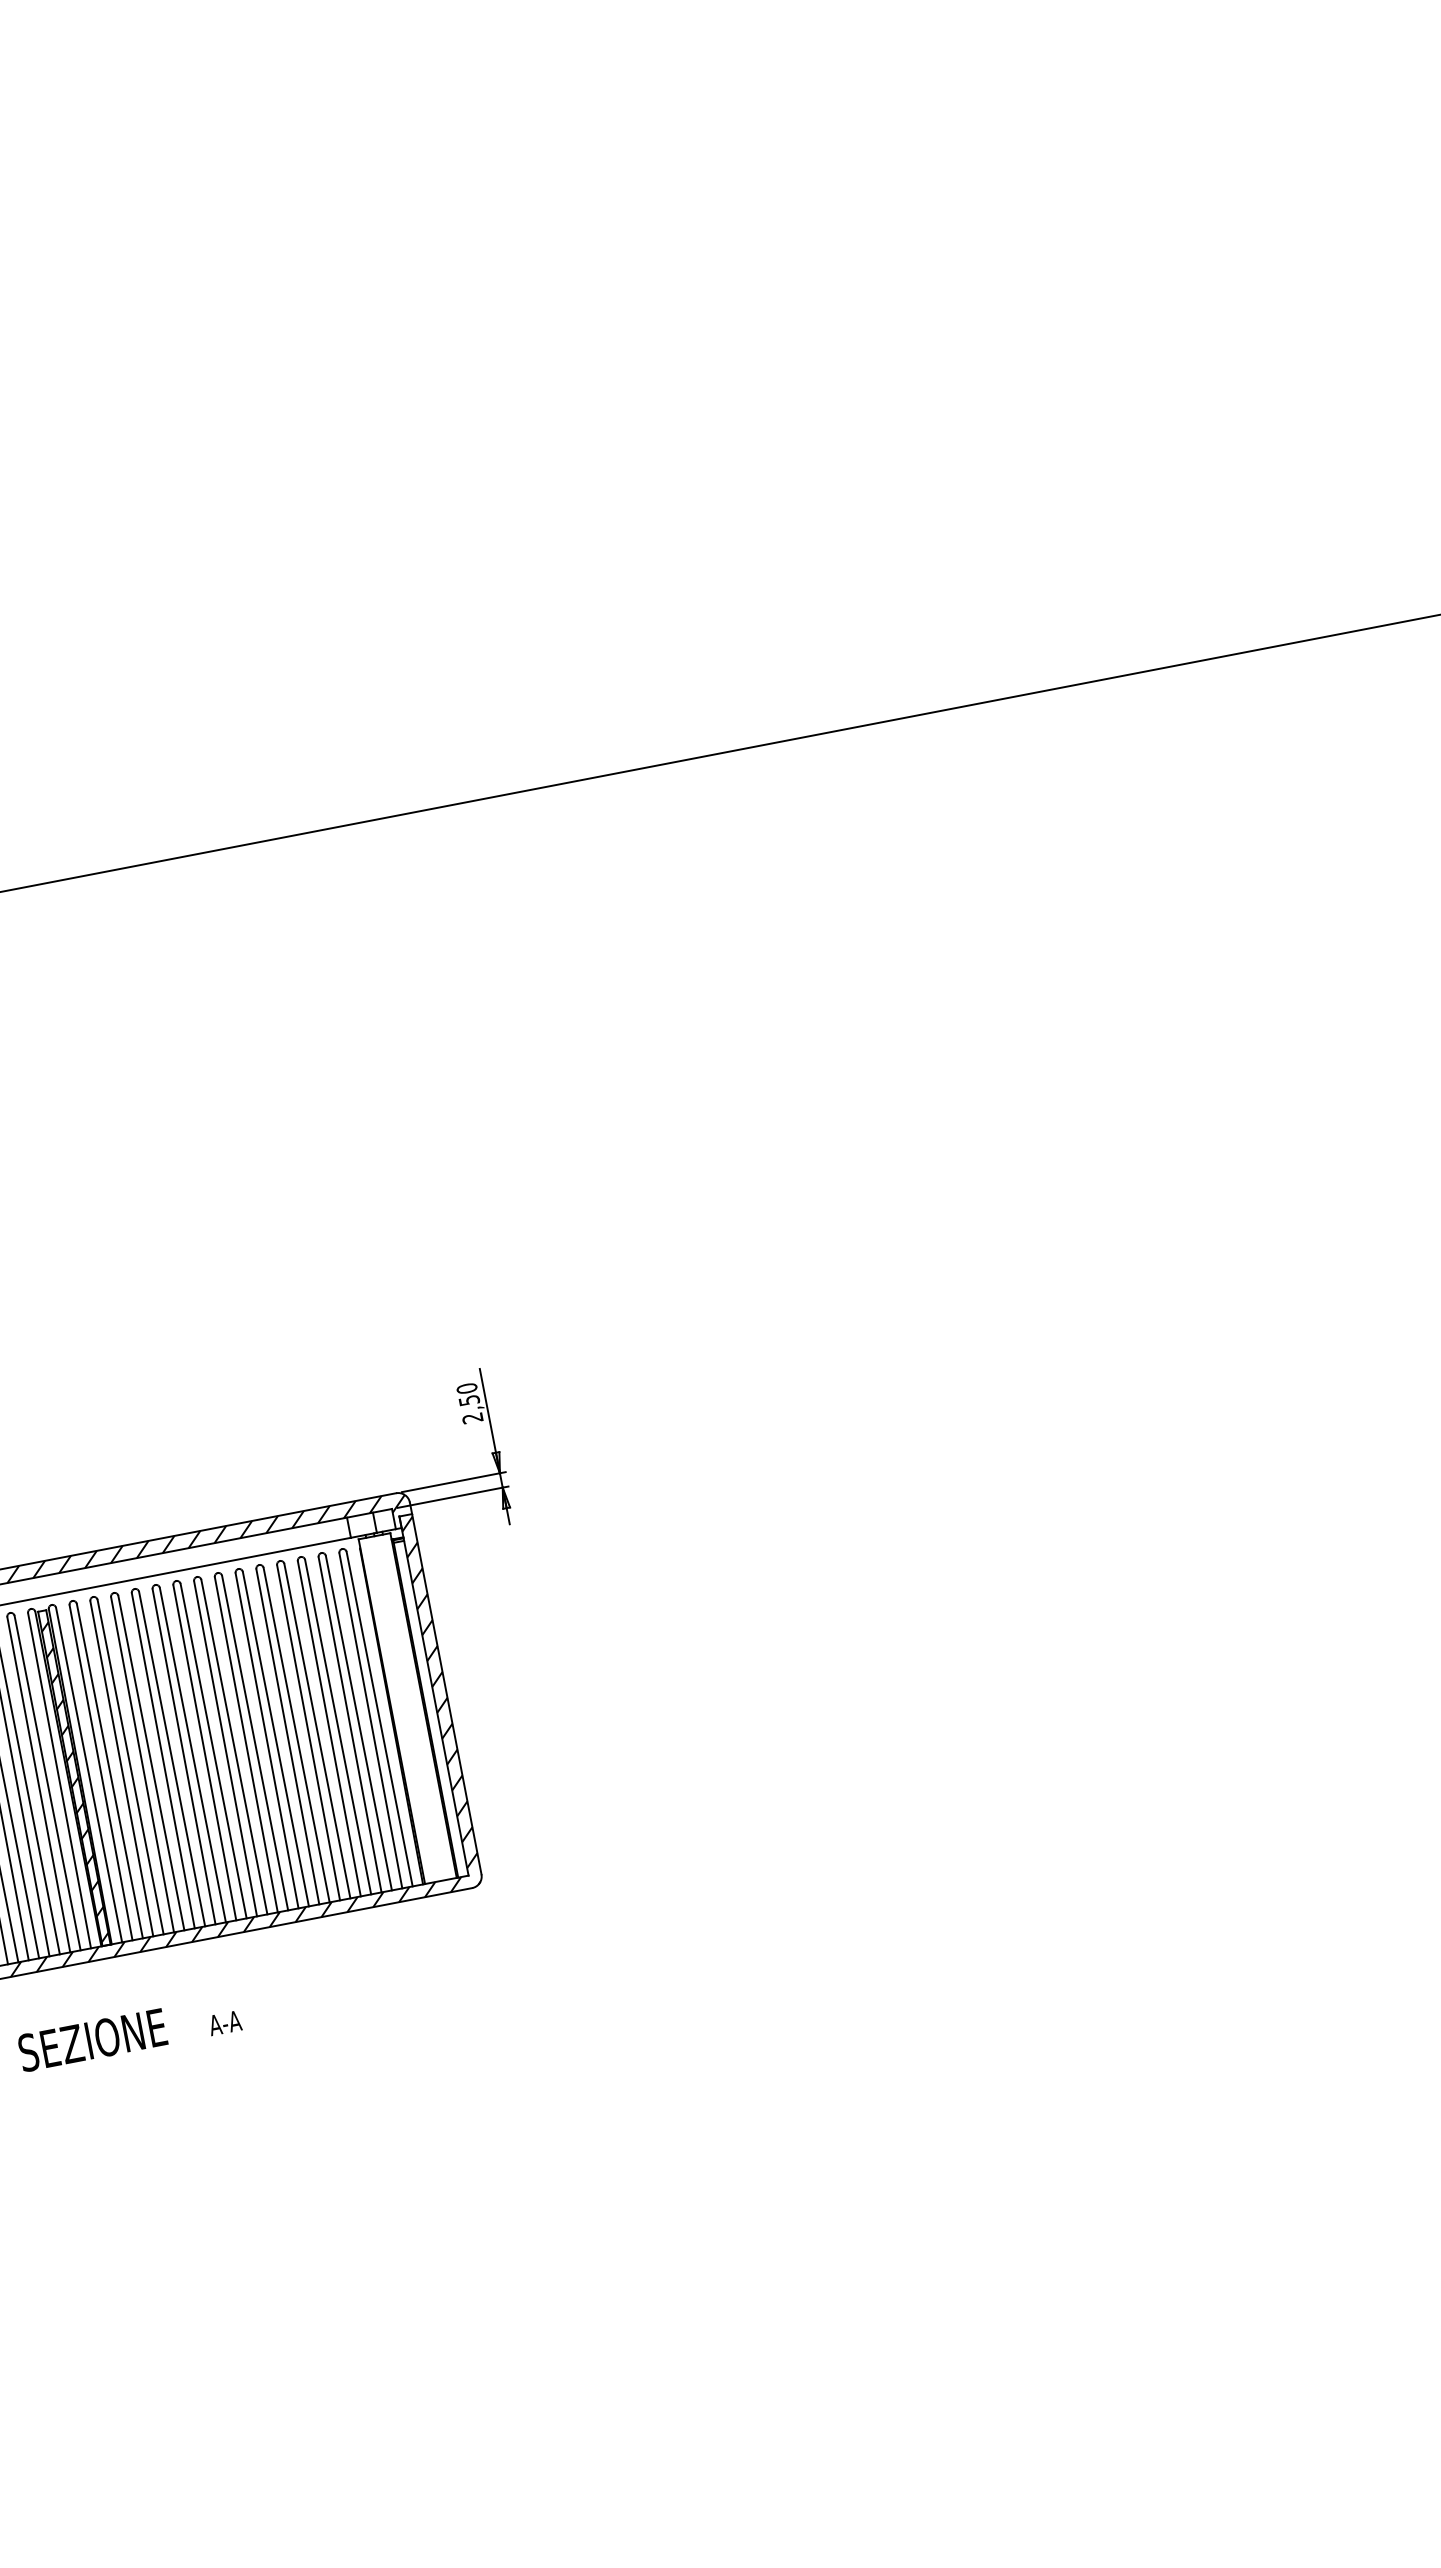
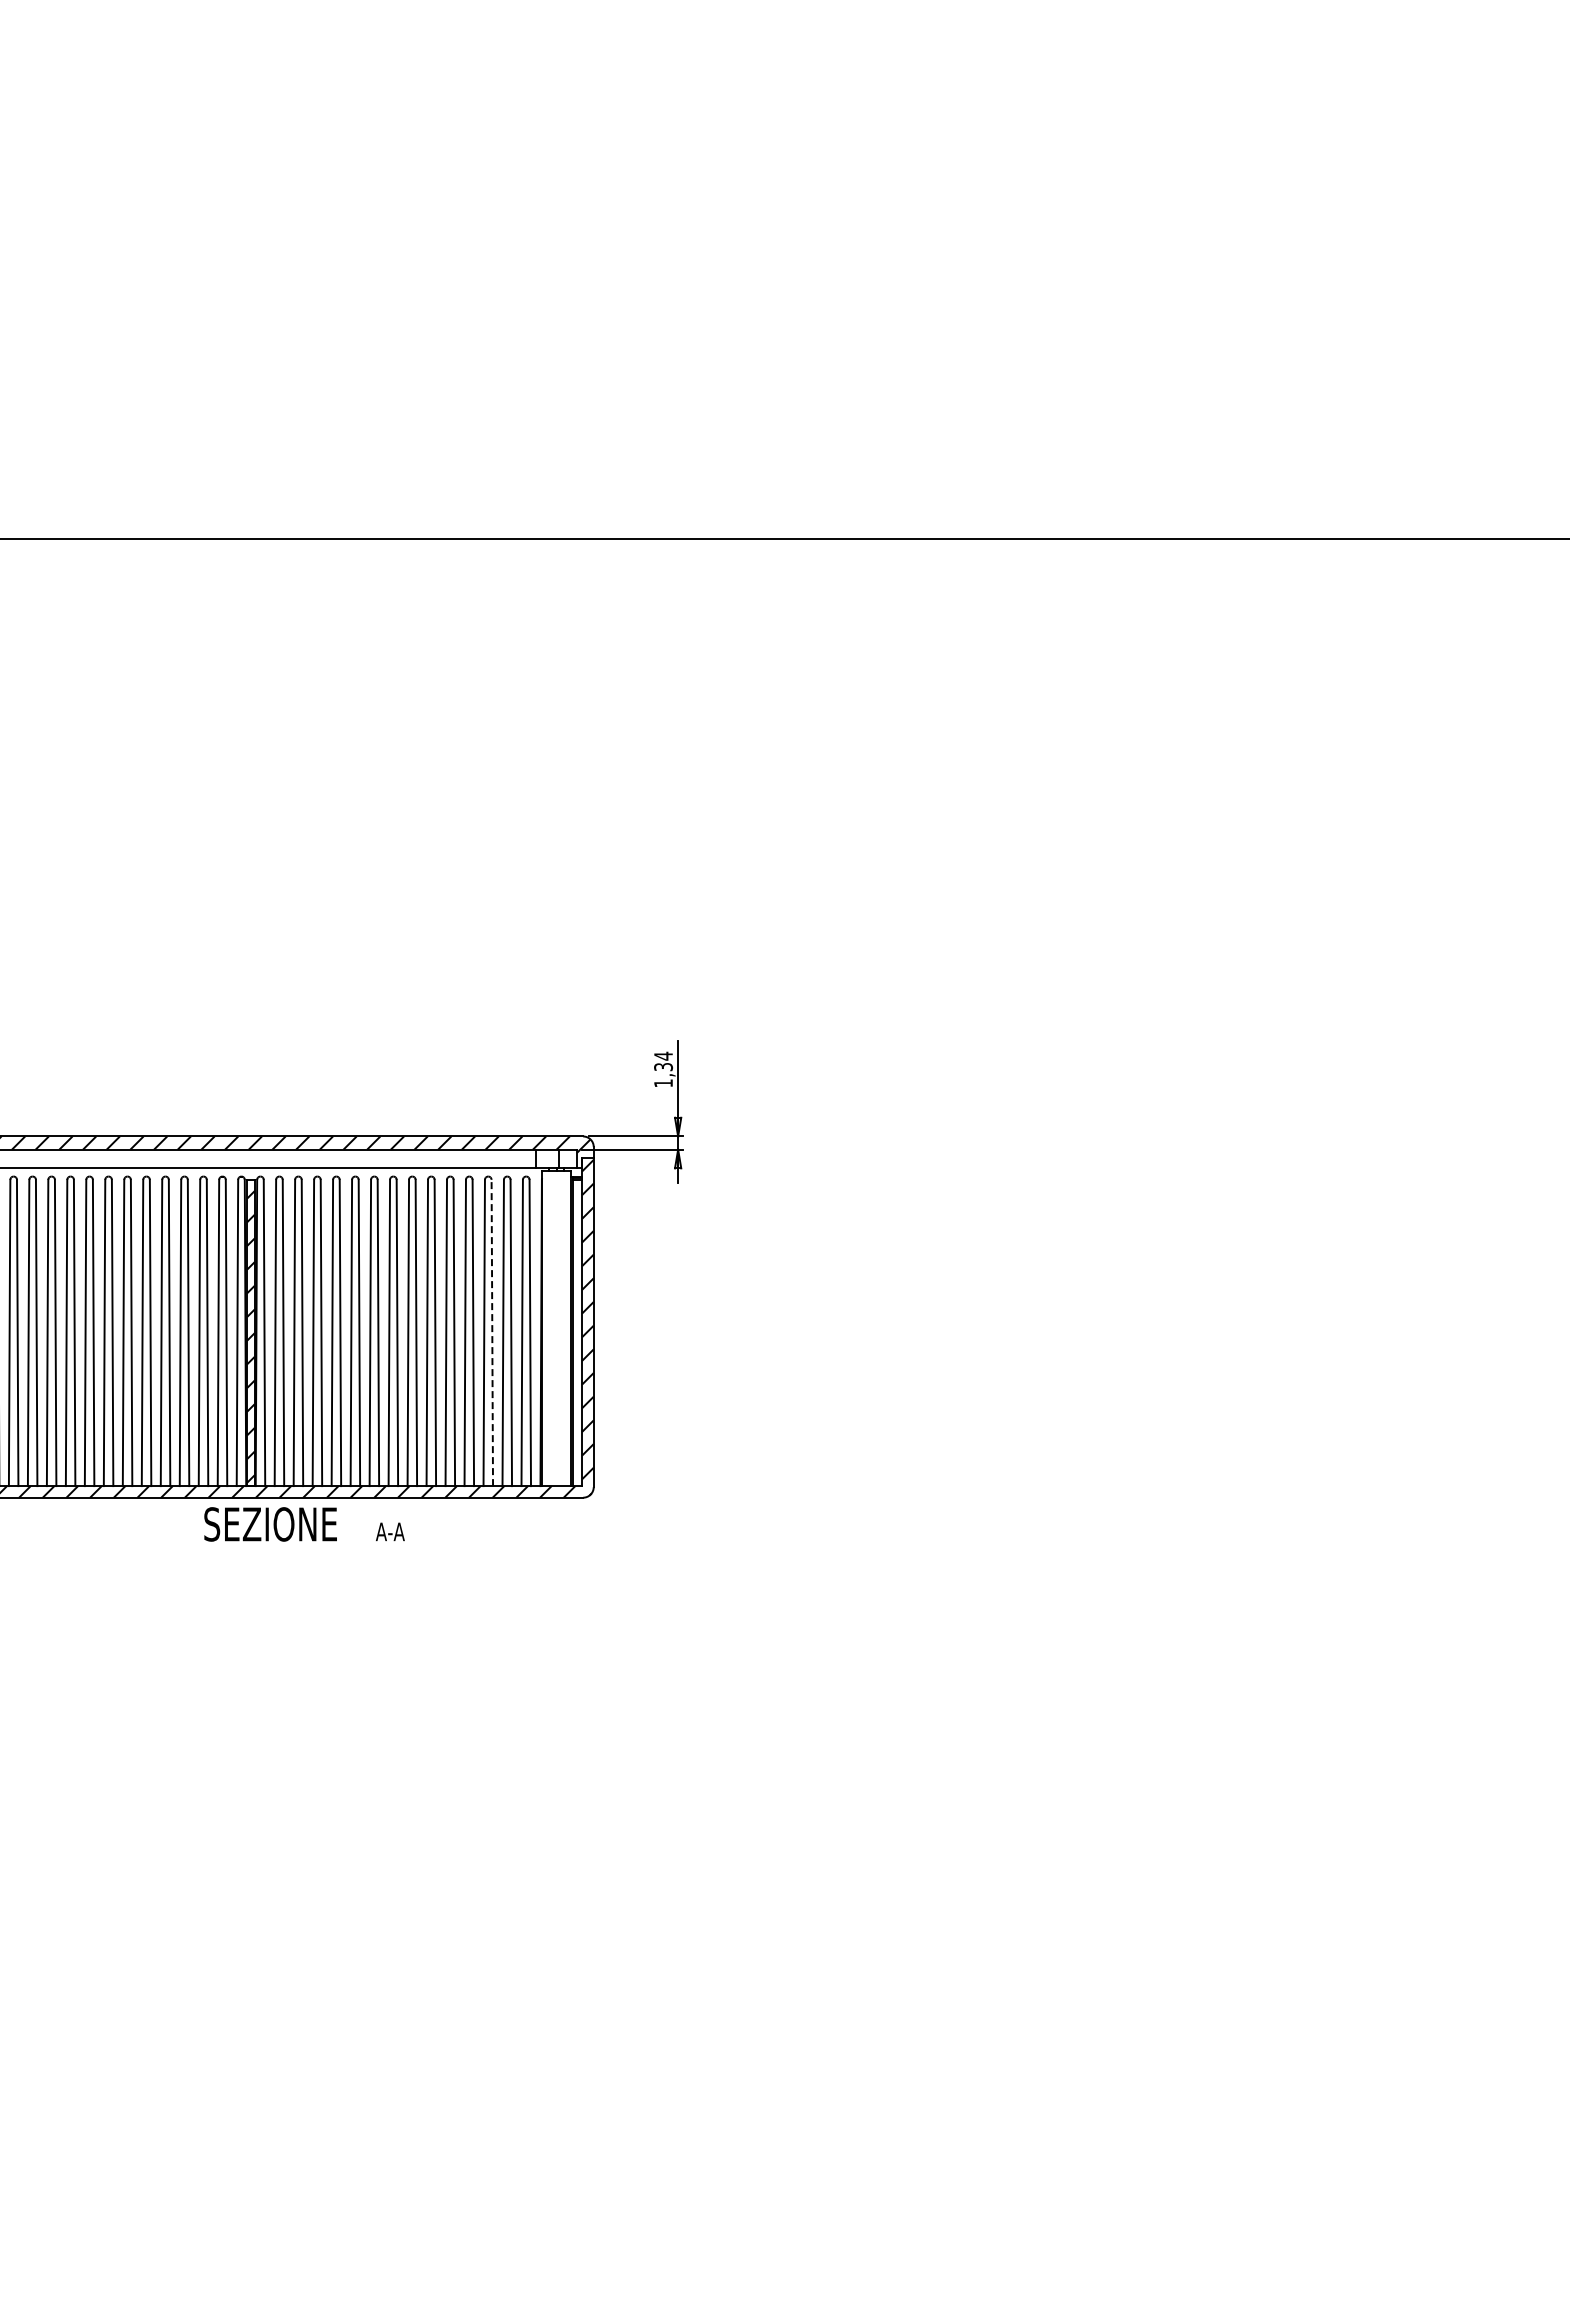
text: (469, 1403) -> (663, 1069), 2,50 -> 1,34
line: (338, 1726) -> (492, 1332), solid -> dashed
text: (129, 2033) -> (304, 1524), moved

